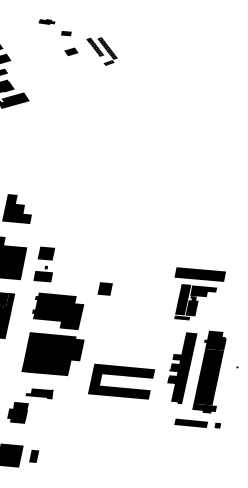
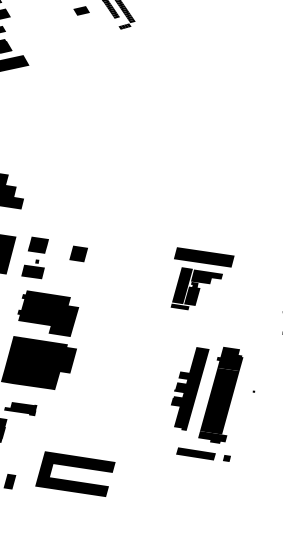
part: (104, 288) -> (77, 253), moved
part: (199, 293) -> (202, 279), moved
part: (121, 381) -> (75, 473), moved

